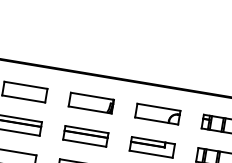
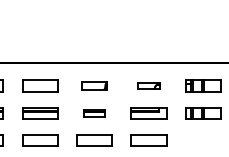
part: (91, 102) -> (94, 85), size x0.7
part: (157, 113) -> (148, 85), size x0.6
part: (85, 136) -> (94, 113), size x0.6

